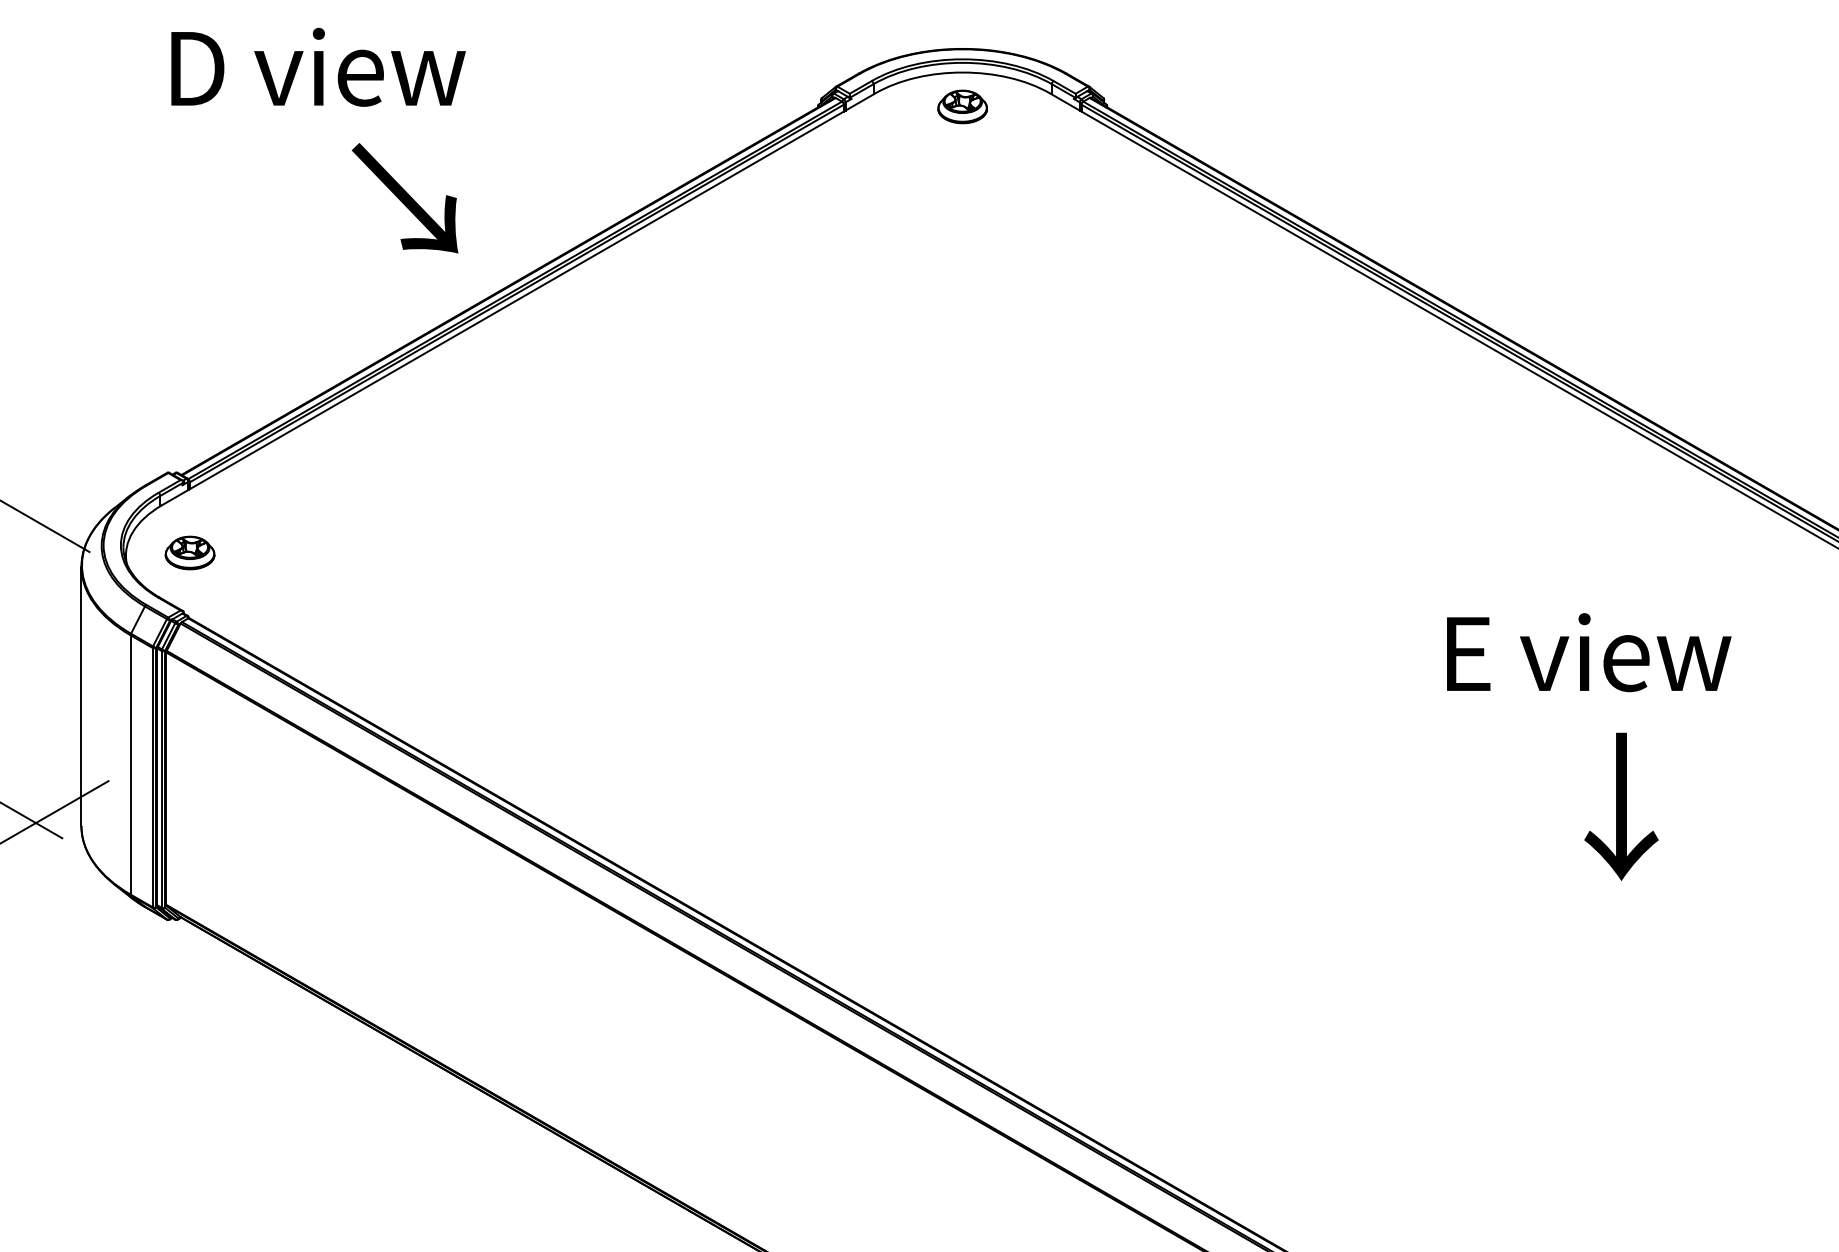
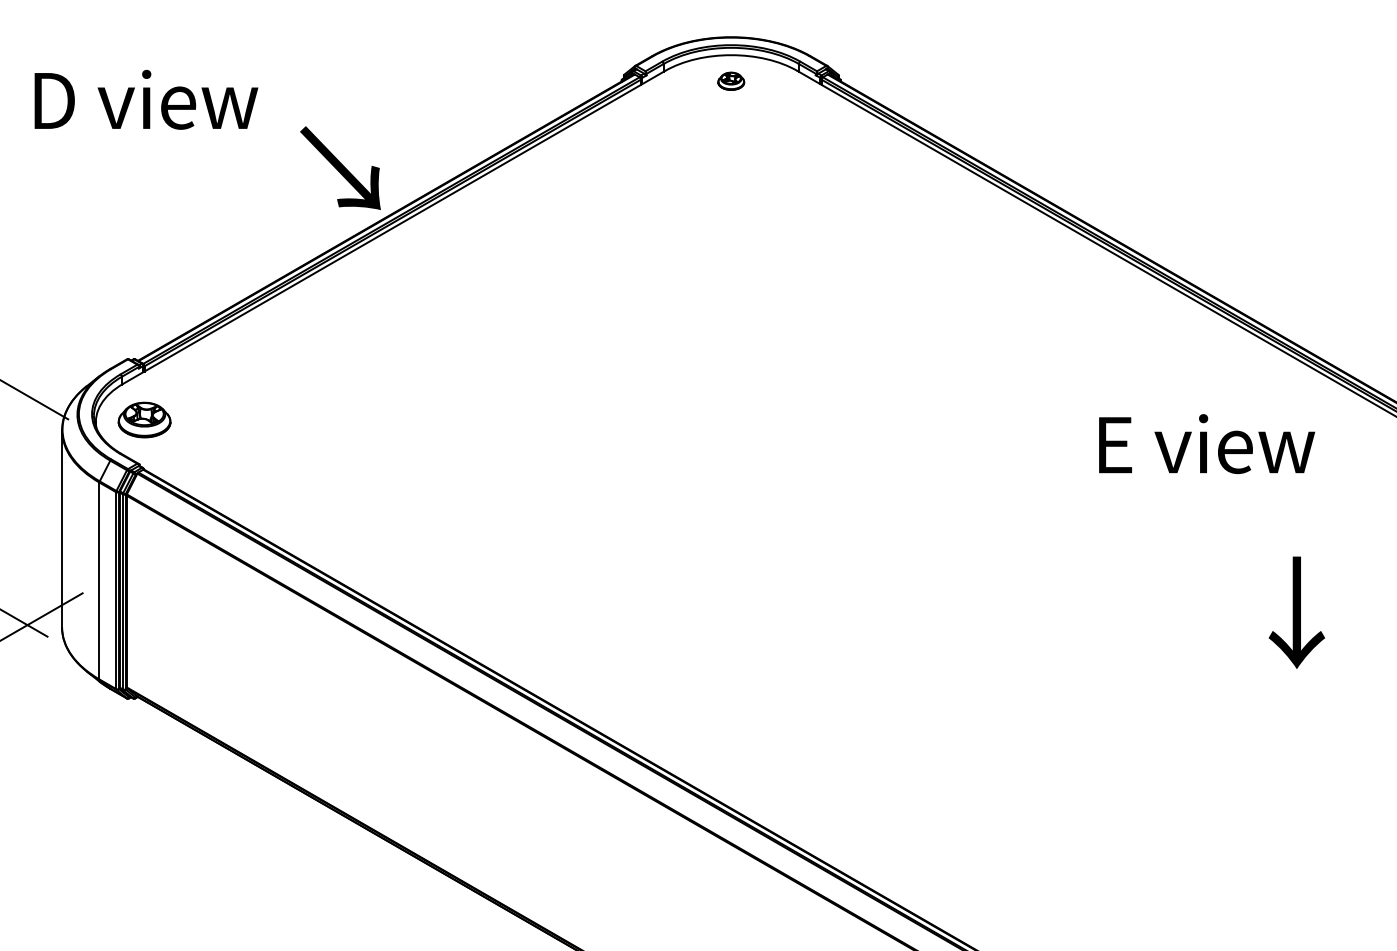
text: (318, 66) -> (146, 99), moved
part: (962, 106) -> (731, 80), size x0.7
text: (404, 198) -> (340, 168), moved
part: (189, 552) -> (144, 419), size x1.4
text: (1589, 652) -> (1207, 443), moved
text: (1621, 806) -> (1296, 612), moved

